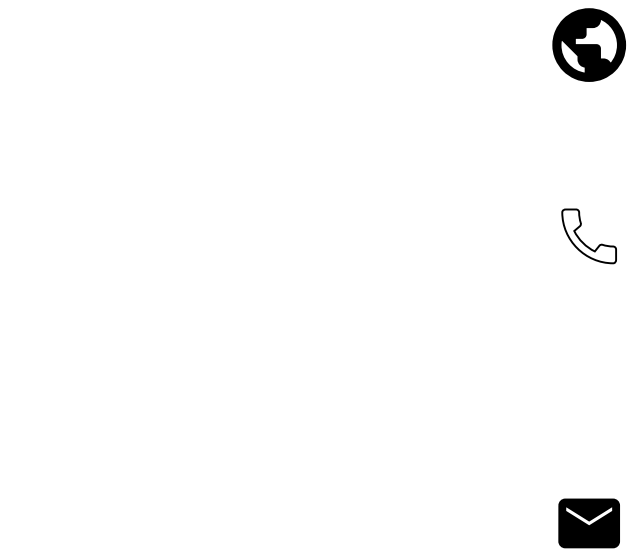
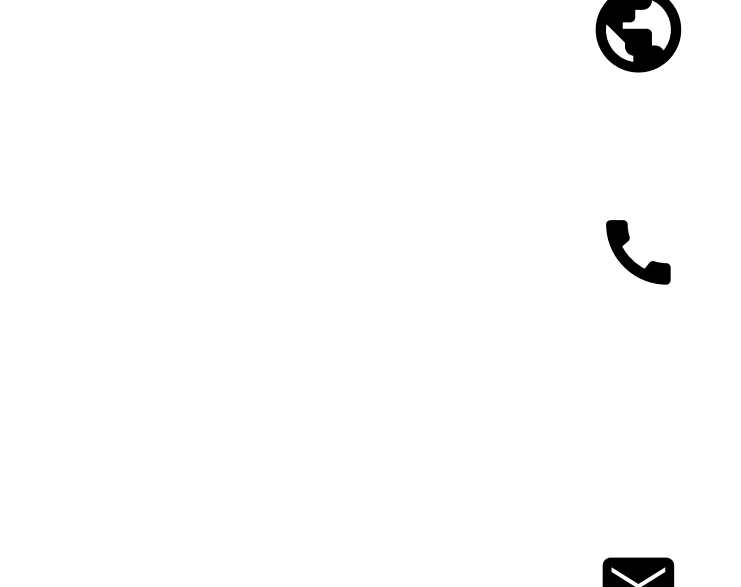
fill: (589, 236) -> (638, 252), added

